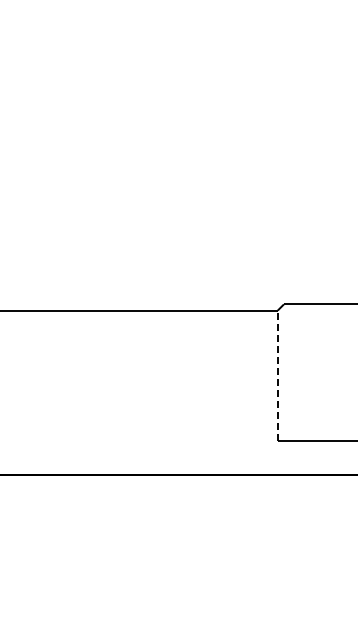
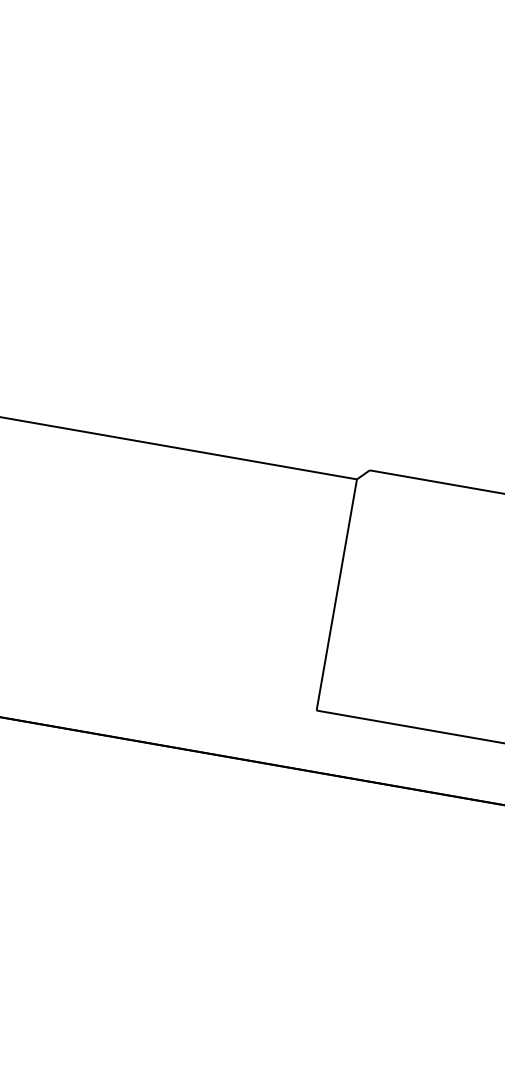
line: (277, 375) -> (336, 594), dashed -> solid

